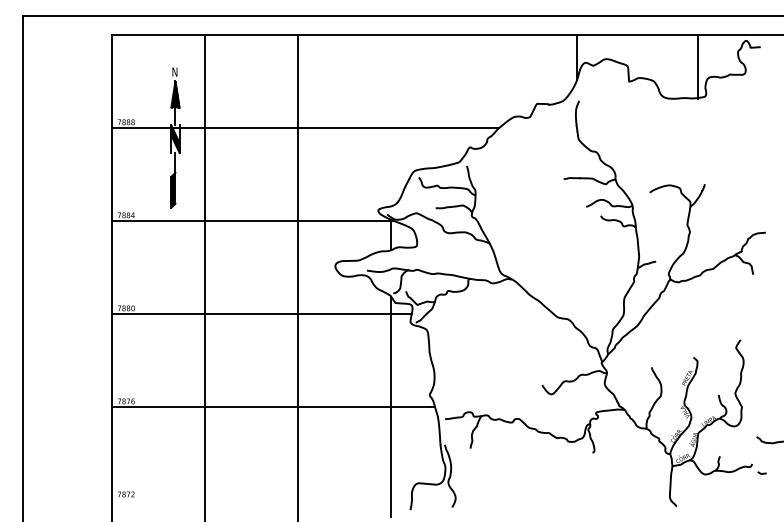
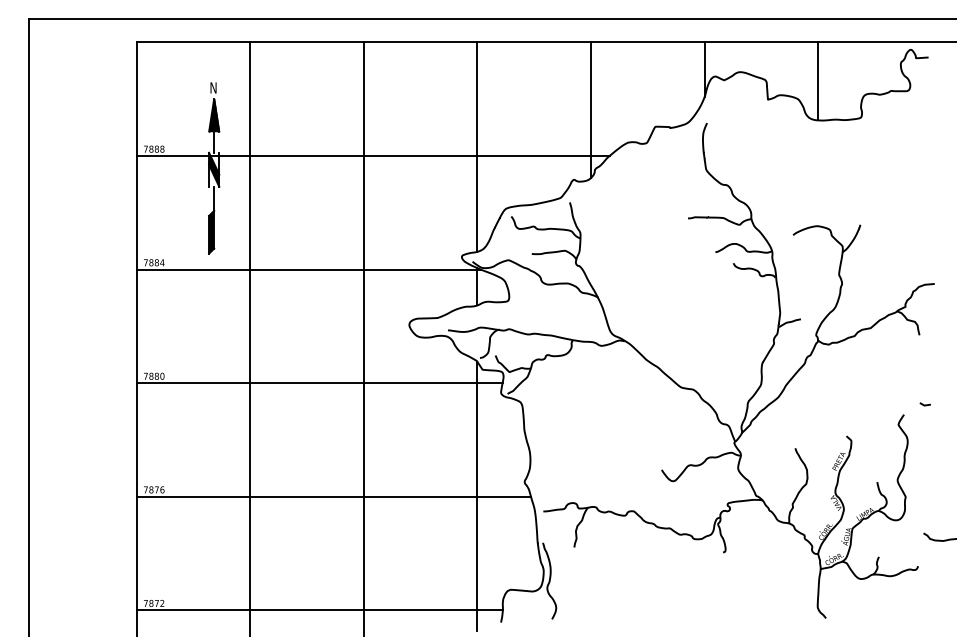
line: (698, 66) -> (818, 81), moved
line: (484, 90) -> (591, 110), added
line: (391, 120) -> (477, 146), added
line: (761, 473) -> (924, 404), moved
line: (261, 500) -> (319, 610), added

